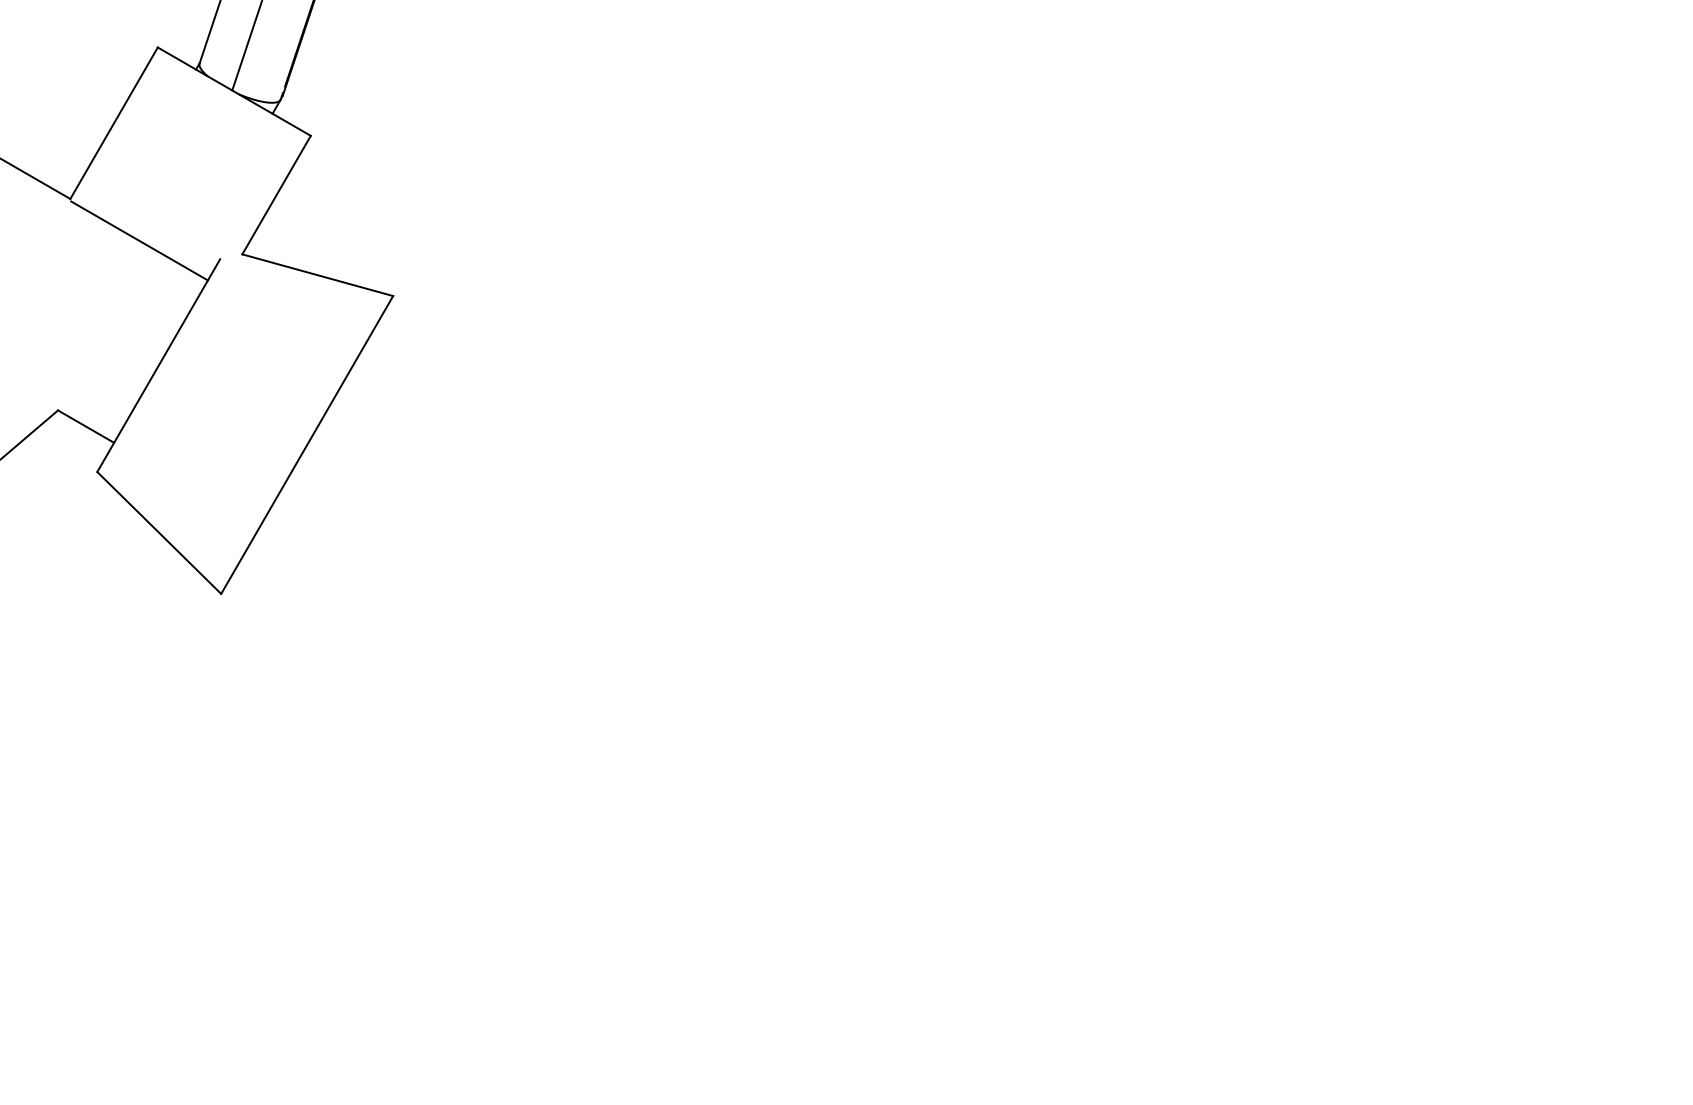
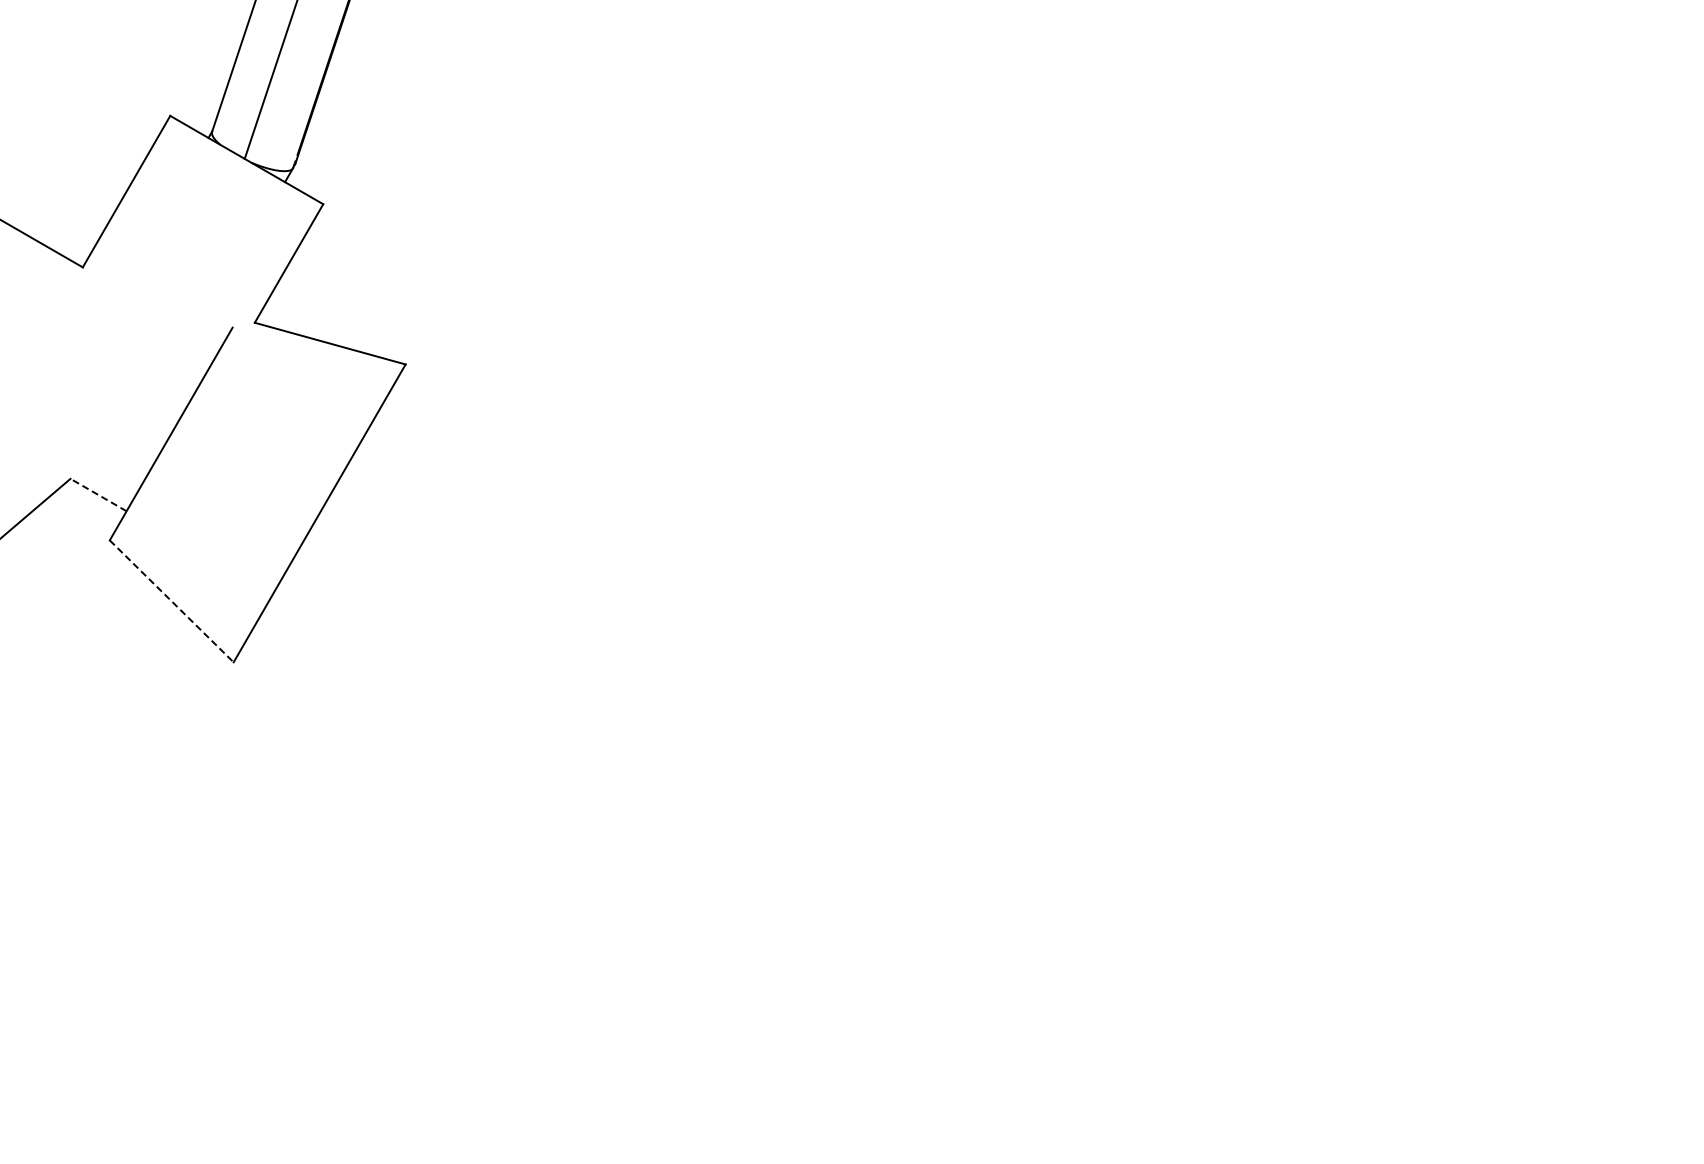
line: (139, 240) -> (151, 308), removed
line: (86, 426) -> (98, 494), solid -> dashed
line: (159, 533) -> (171, 601), solid -> dashed

